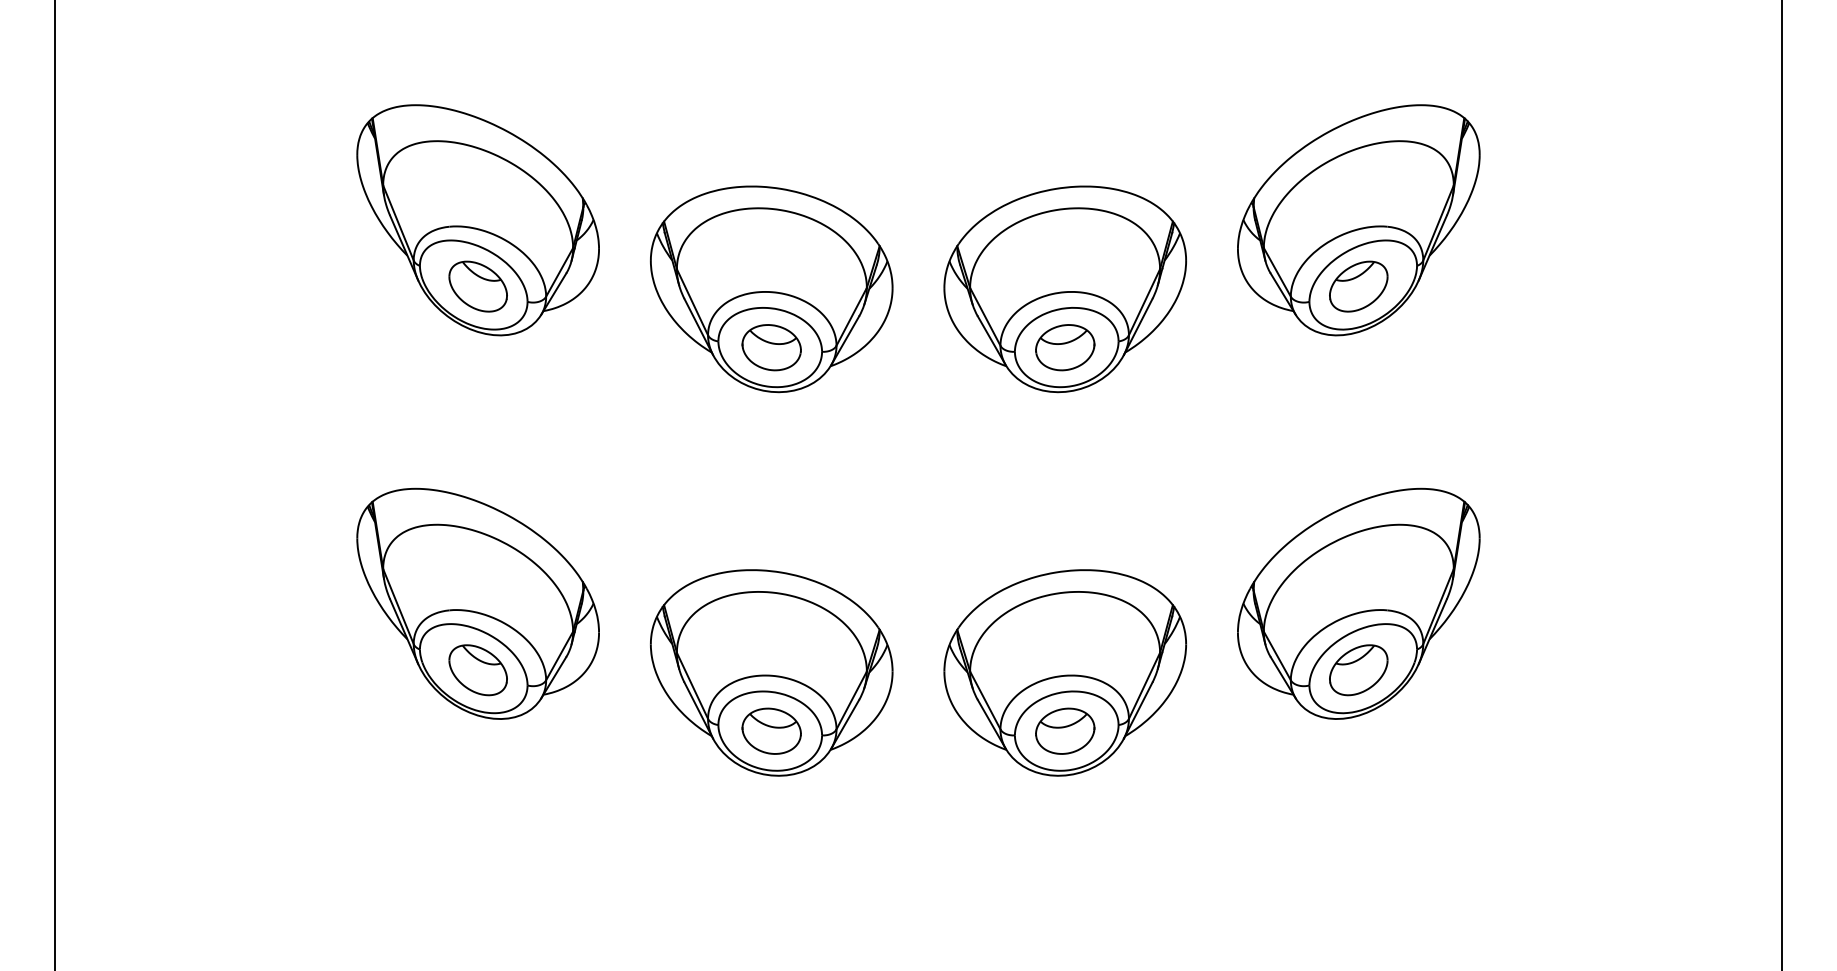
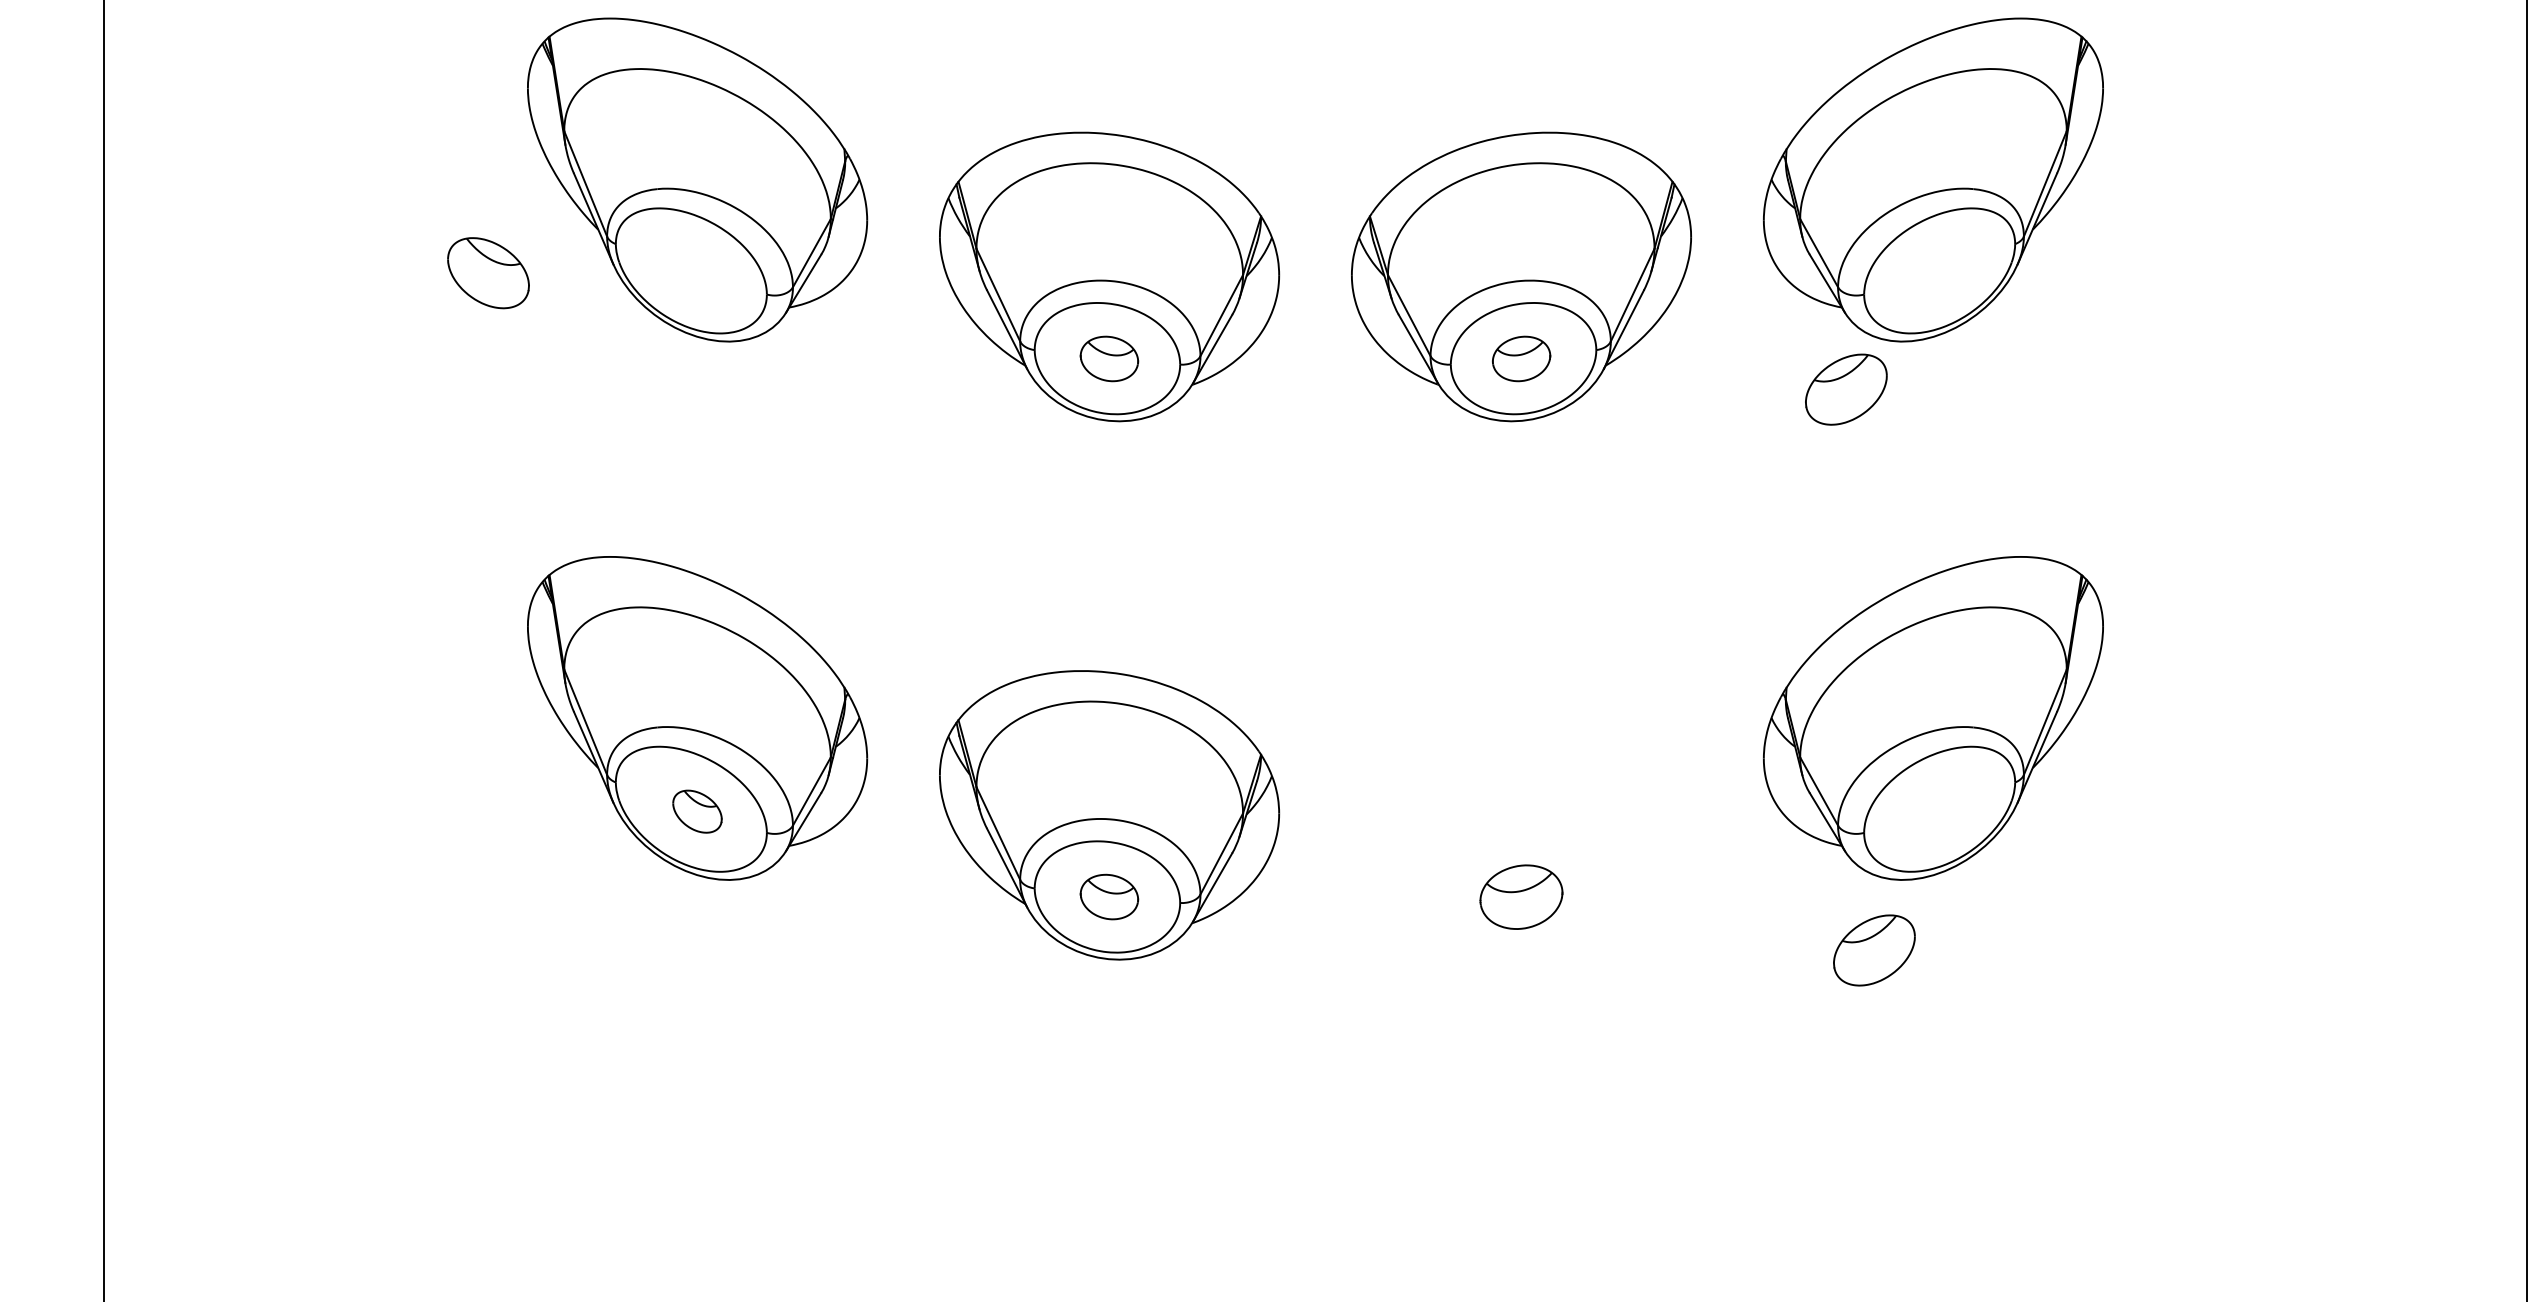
part: (477, 286) -> (487, 272), moved
part: (1358, 286) -> (1846, 389), moved
part: (771, 347) -> (1109, 358), size x0.7
part: (1065, 347) -> (1521, 358), size x0.7
part: (477, 670) -> (696, 811), size x0.6
part: (1358, 670) -> (1874, 950), moved
part: (1064, 672) -> (1520, 814), removed
part: (771, 730) -> (1109, 896), size x0.7

